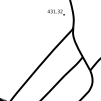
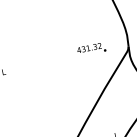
text: (55, 12) -> (90, 49), moved

